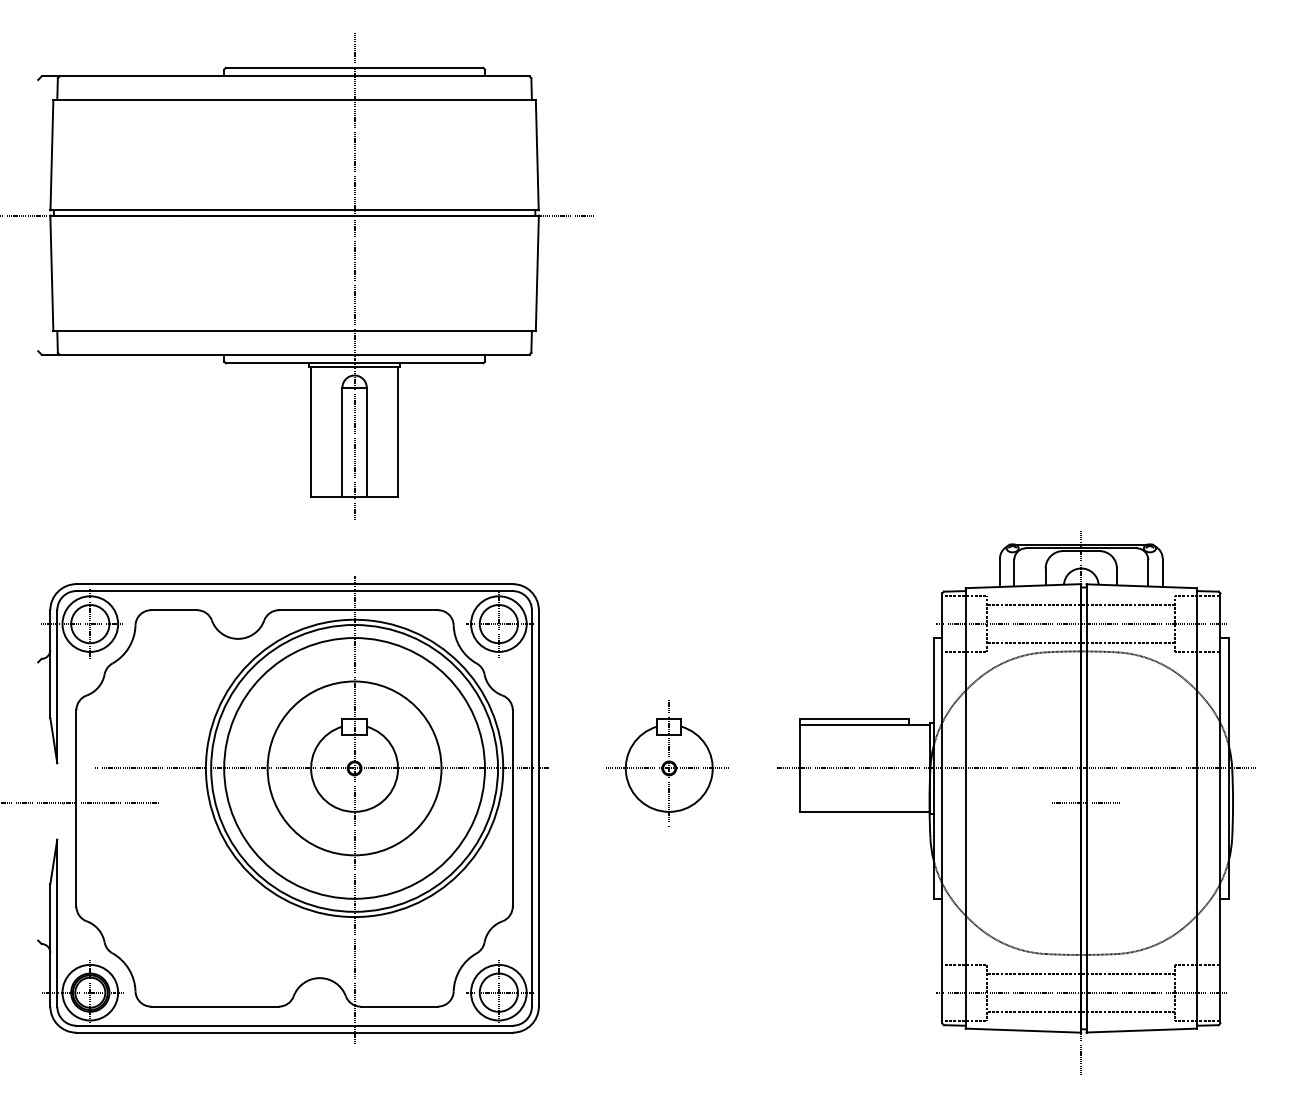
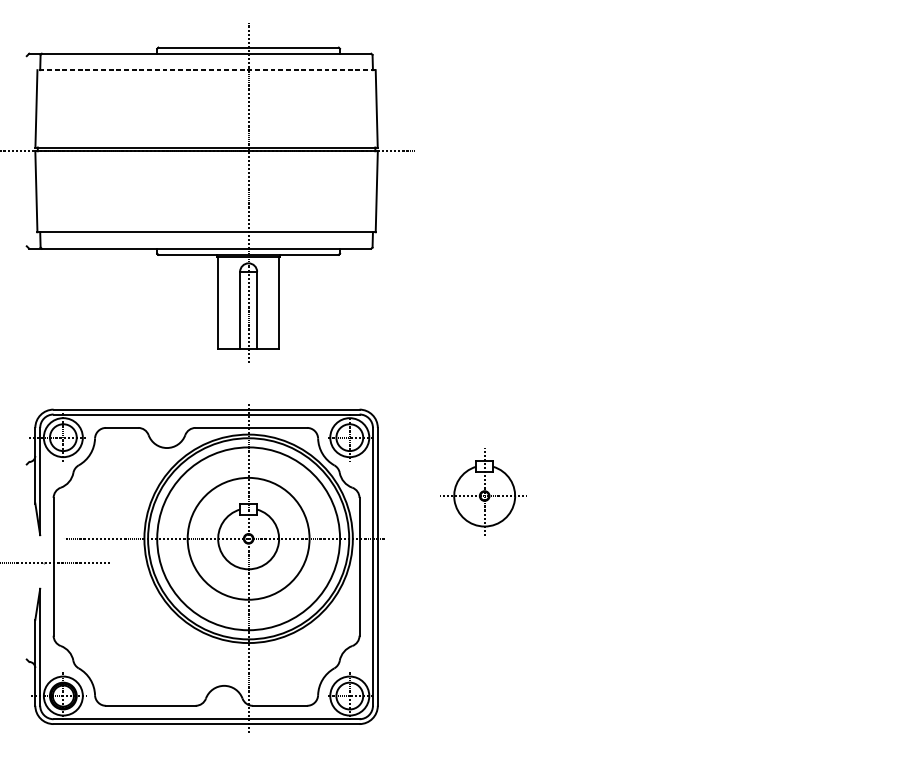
line: (294, 99) -> (206, 69), solid -> dashed
part: (667, 763) -> (483, 492), moved
part: (1016, 802) -> (712, 562), removed

